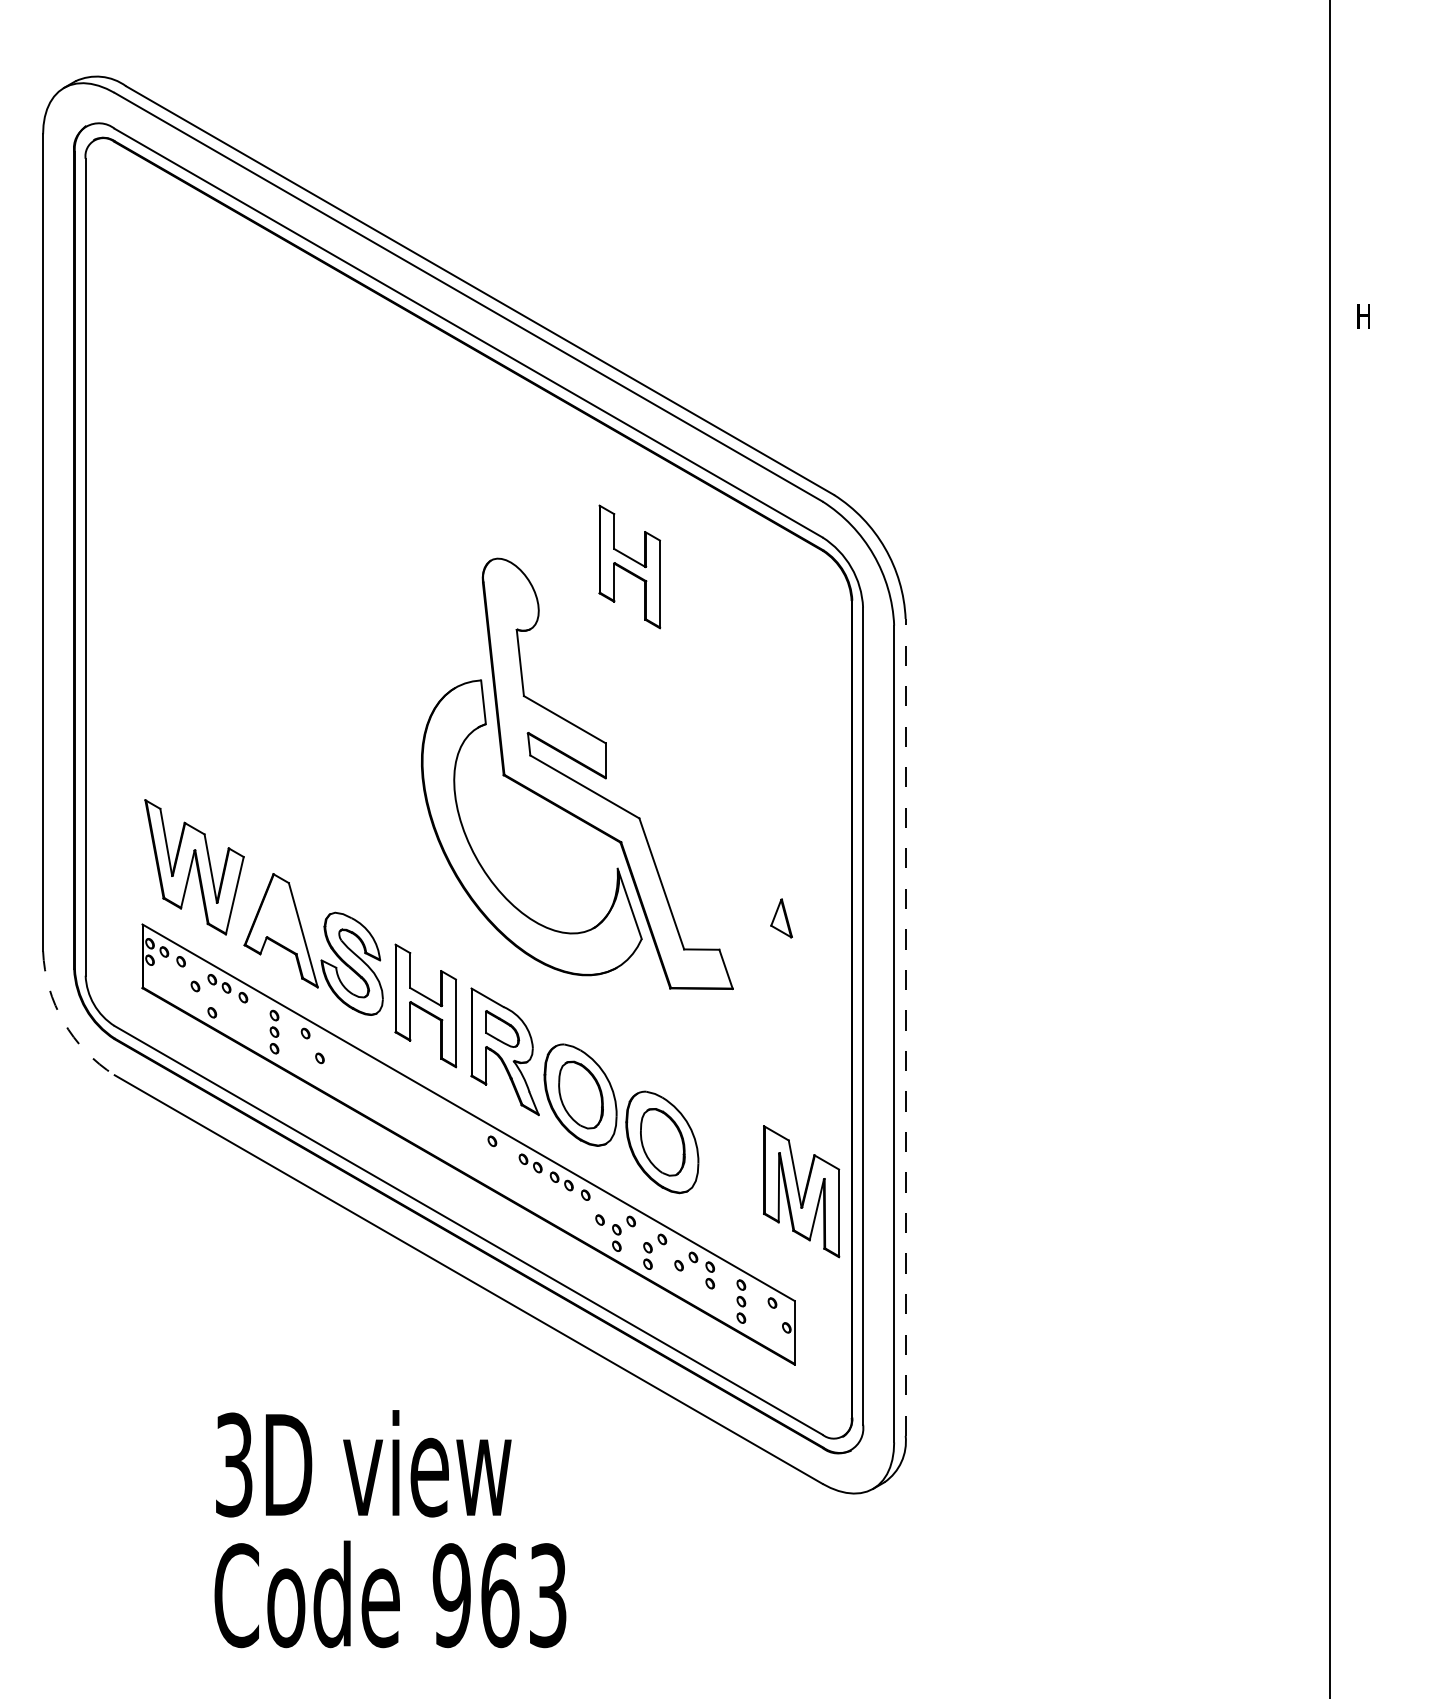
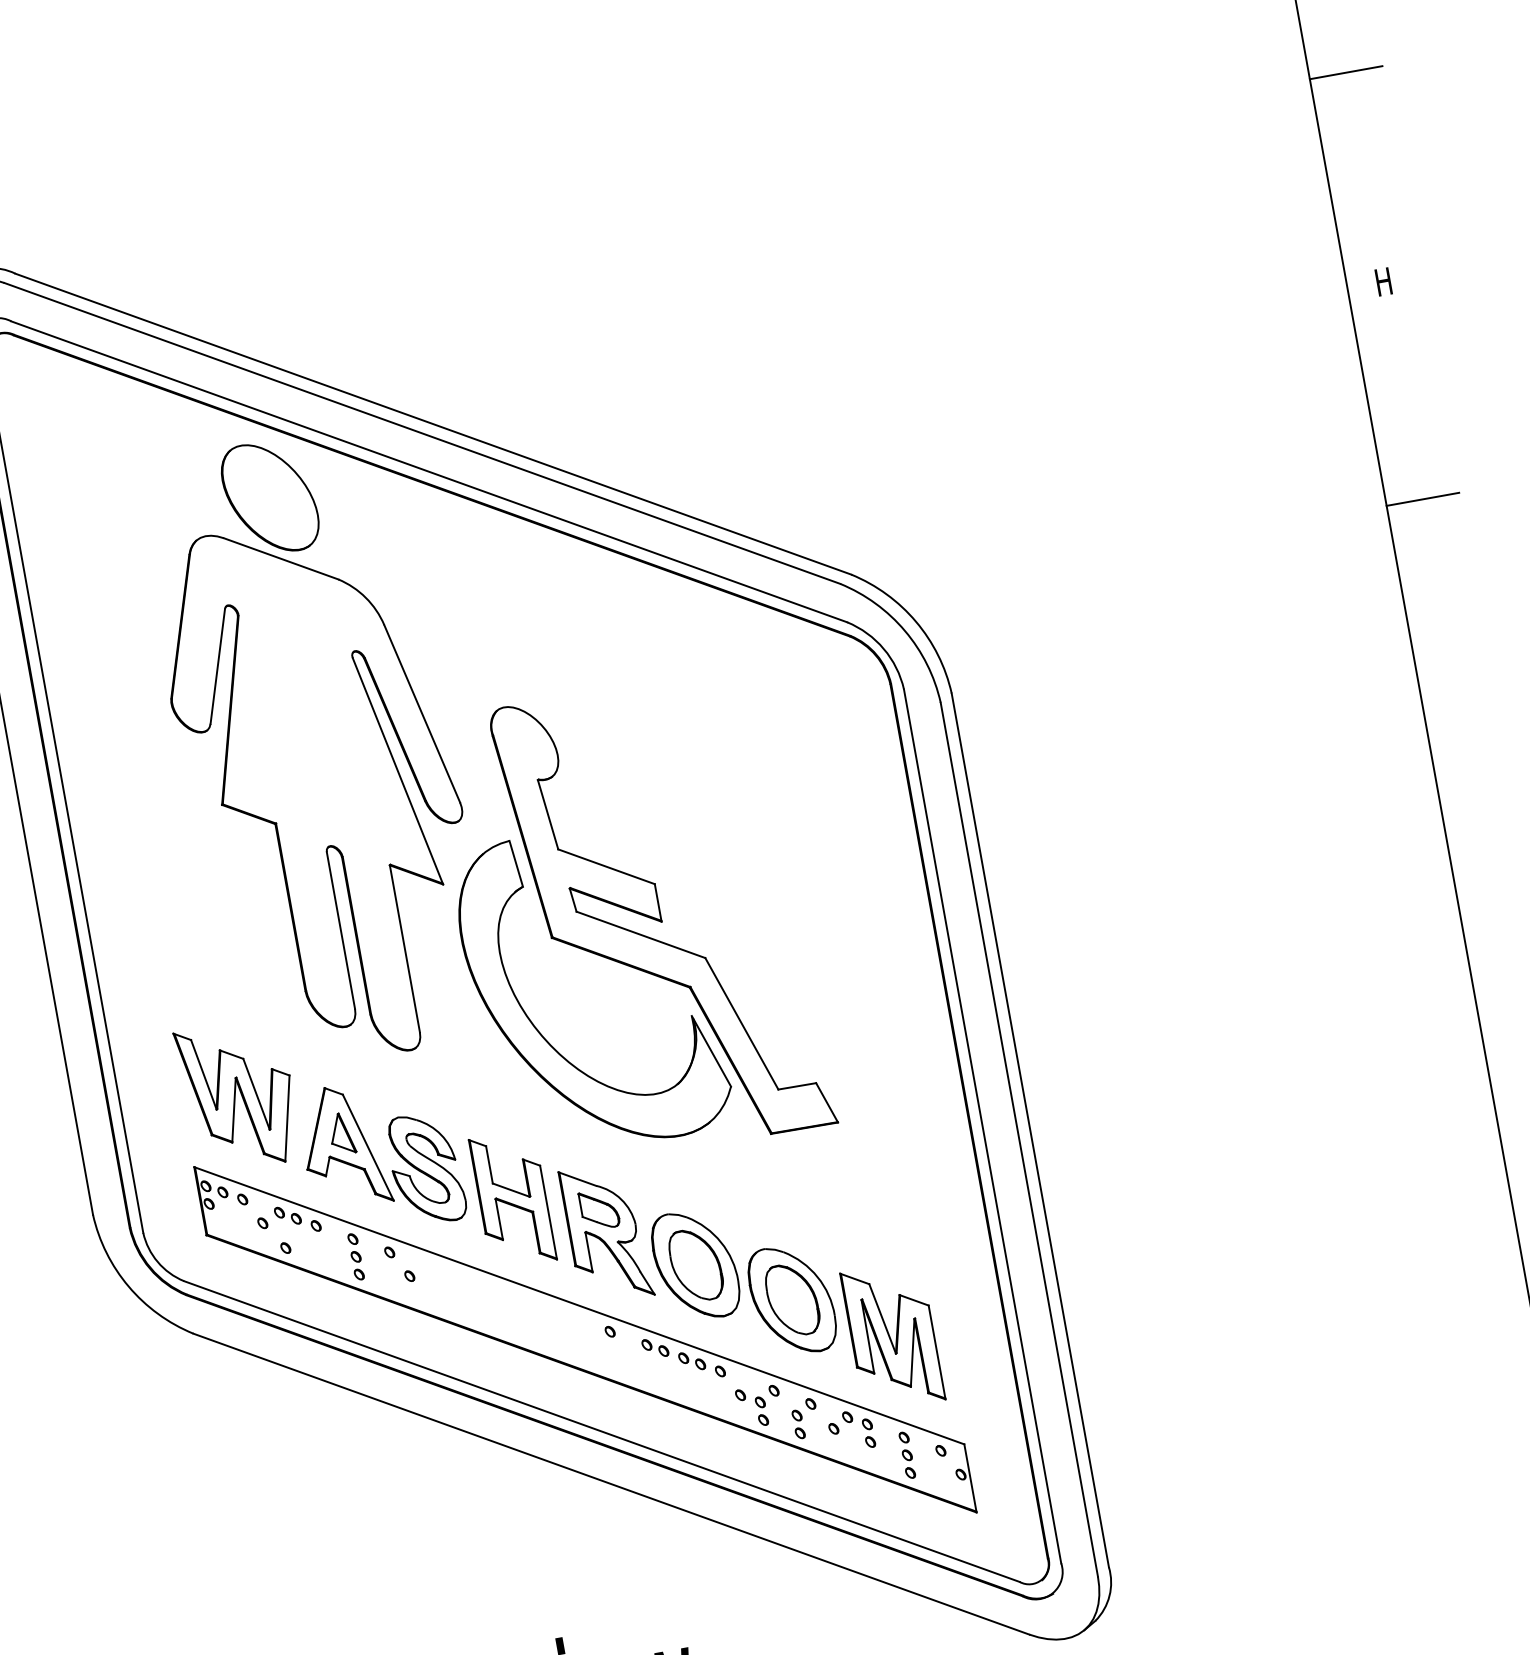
line: (1363, 121) -> (1345, 73), added
line: (1363, 519) -> (1422, 498), added
part: (320, 565) -> (315, 748), added
part: (629, 566) -> (646, 690), removed
part: (781, 918) -> (341, 1133), moved
arc: (63, 1021) -> (128, 1286), dashed -> solid
line: (905, 1026) -> (1029, 1129), dashed -> solid
part: (801, 1191) -> (892, 1336), moved

